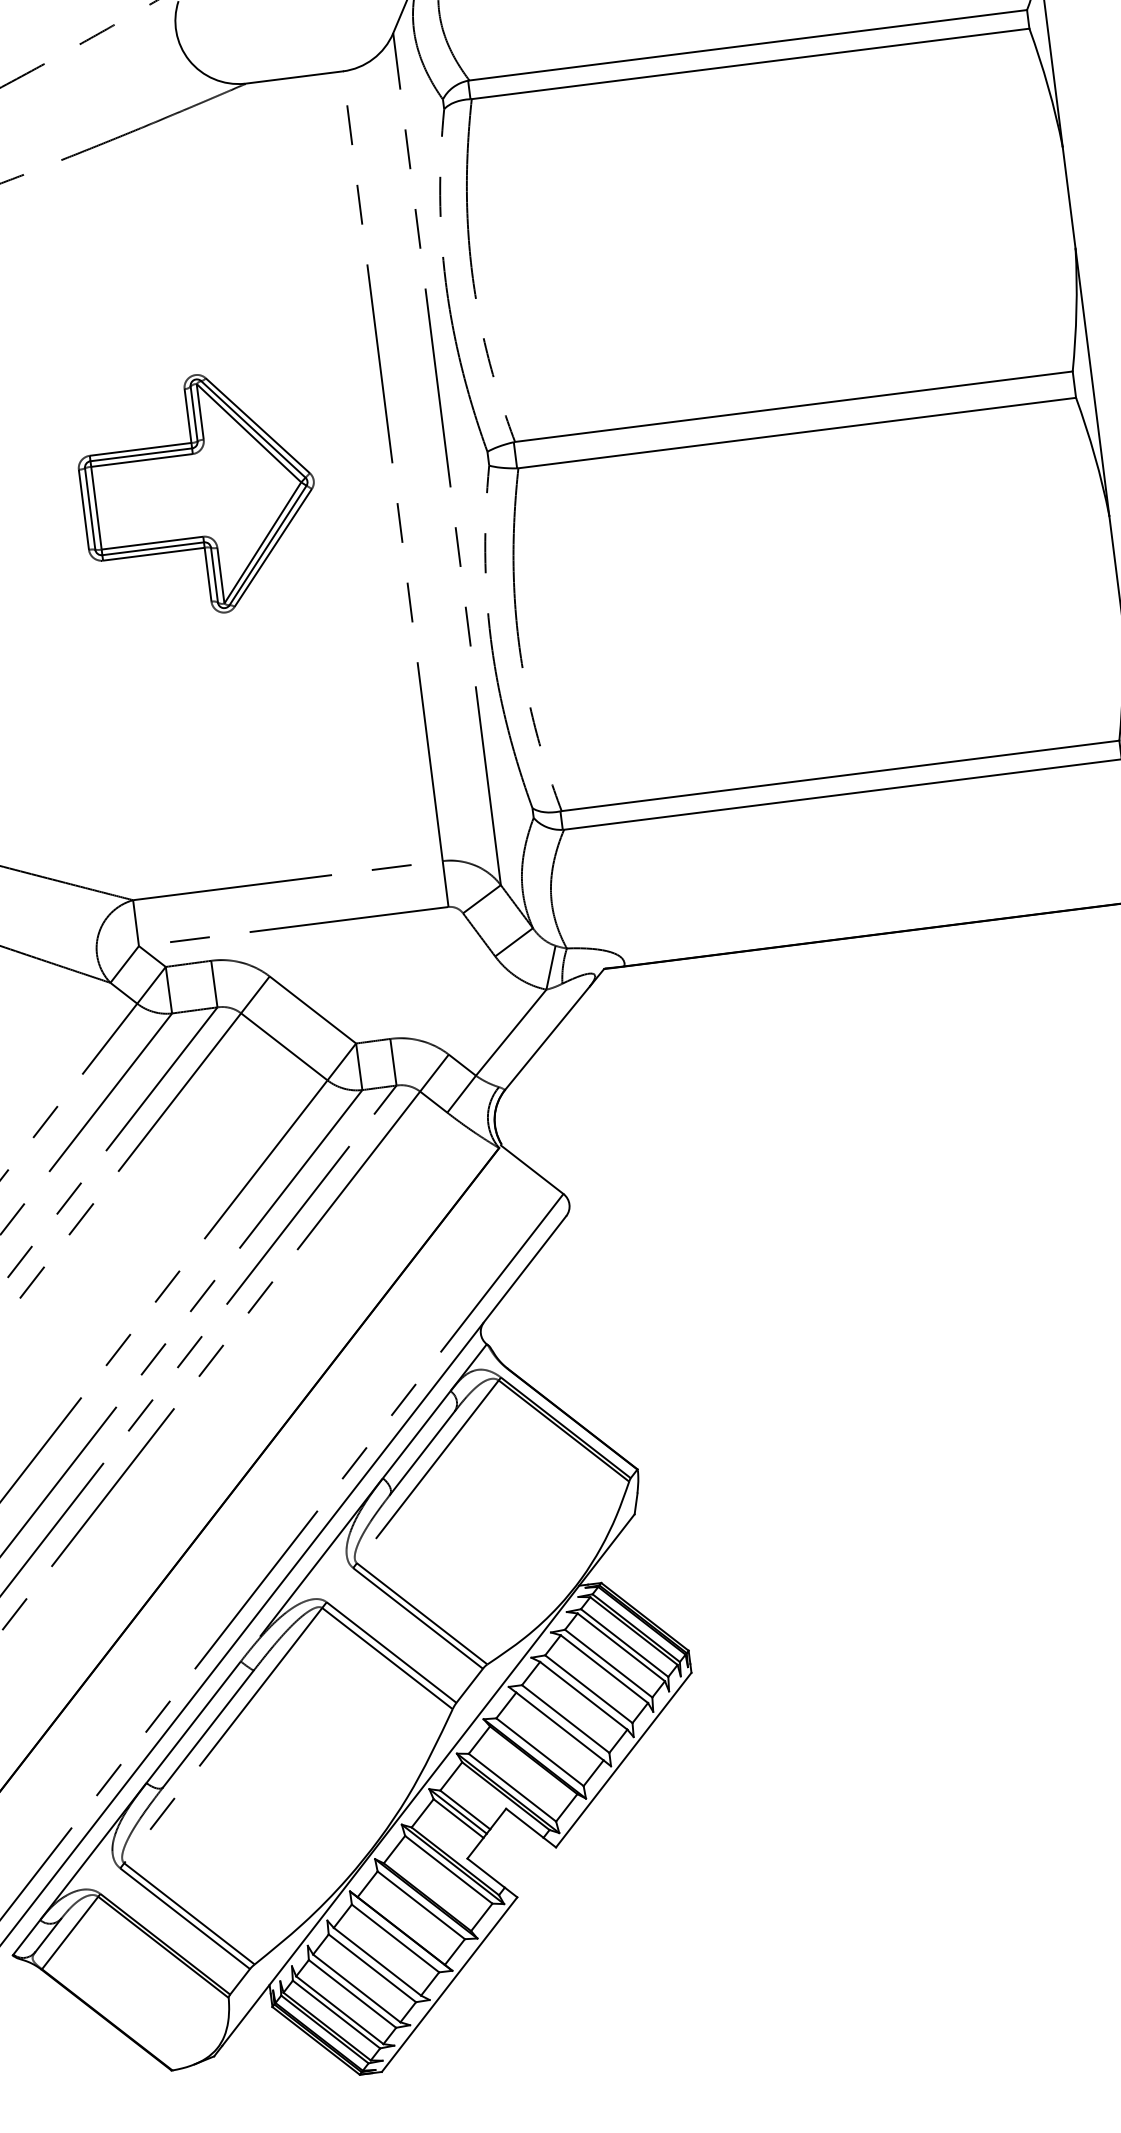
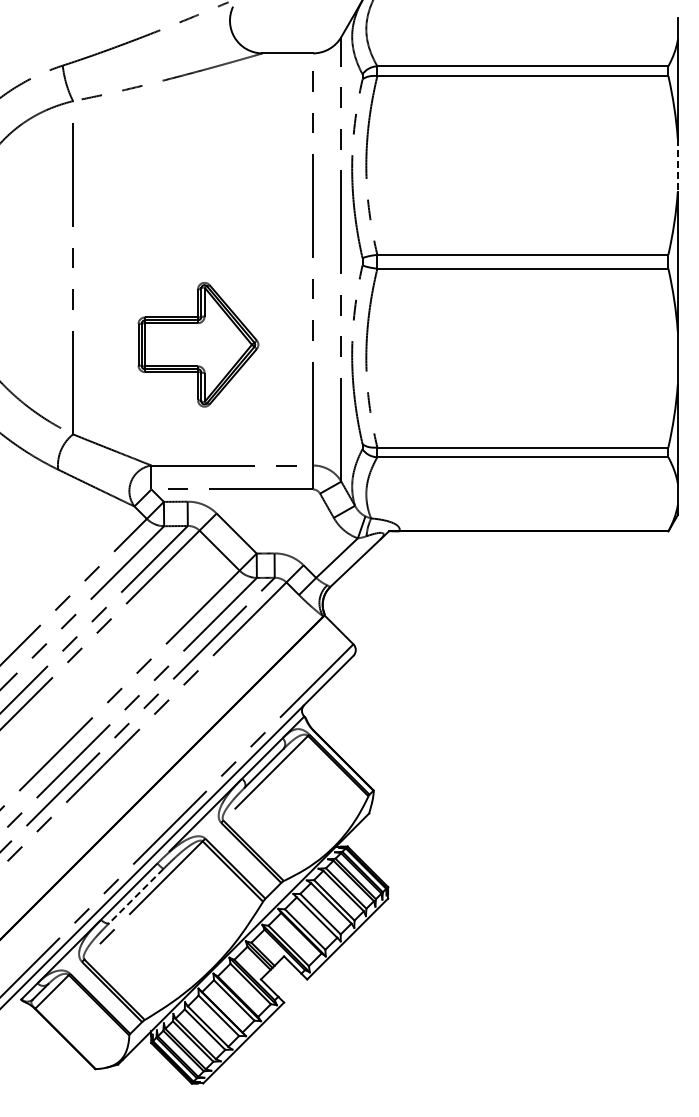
line: (1068, 197) -> (677, 165), solid -> dashed
part: (198, 494) -> (198, 344), moved
line: (208, 1729) -> (136, 896), solid -> dashed

